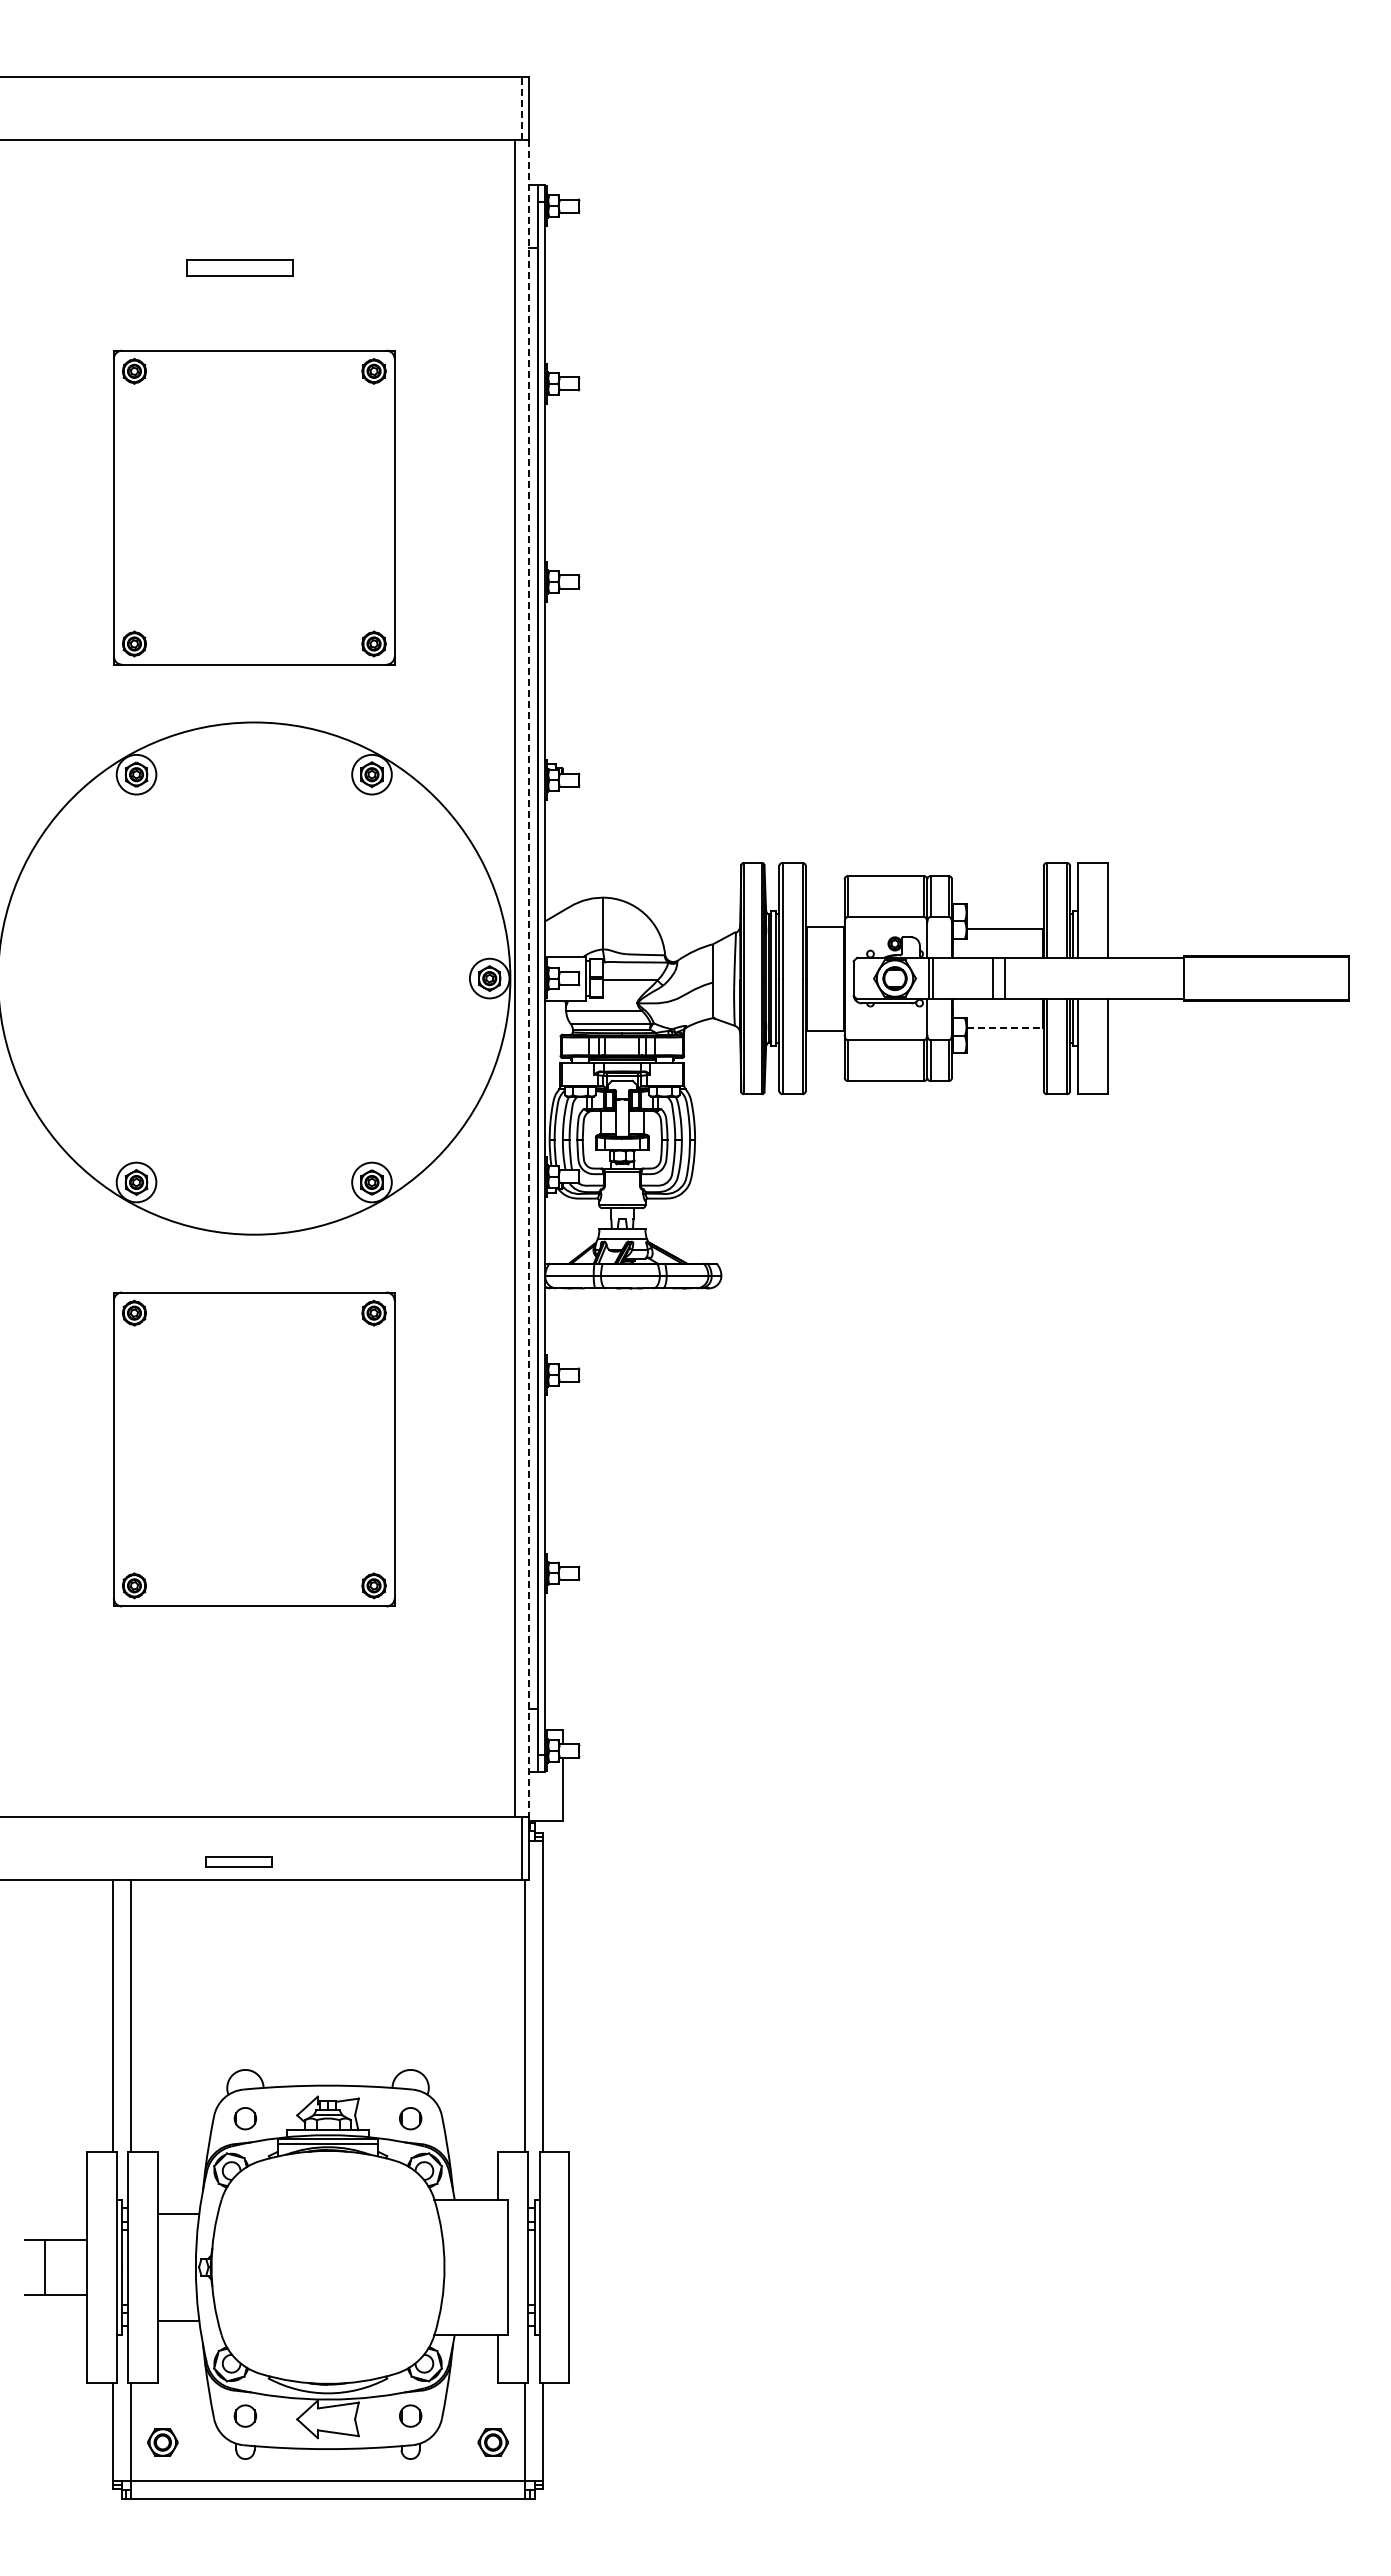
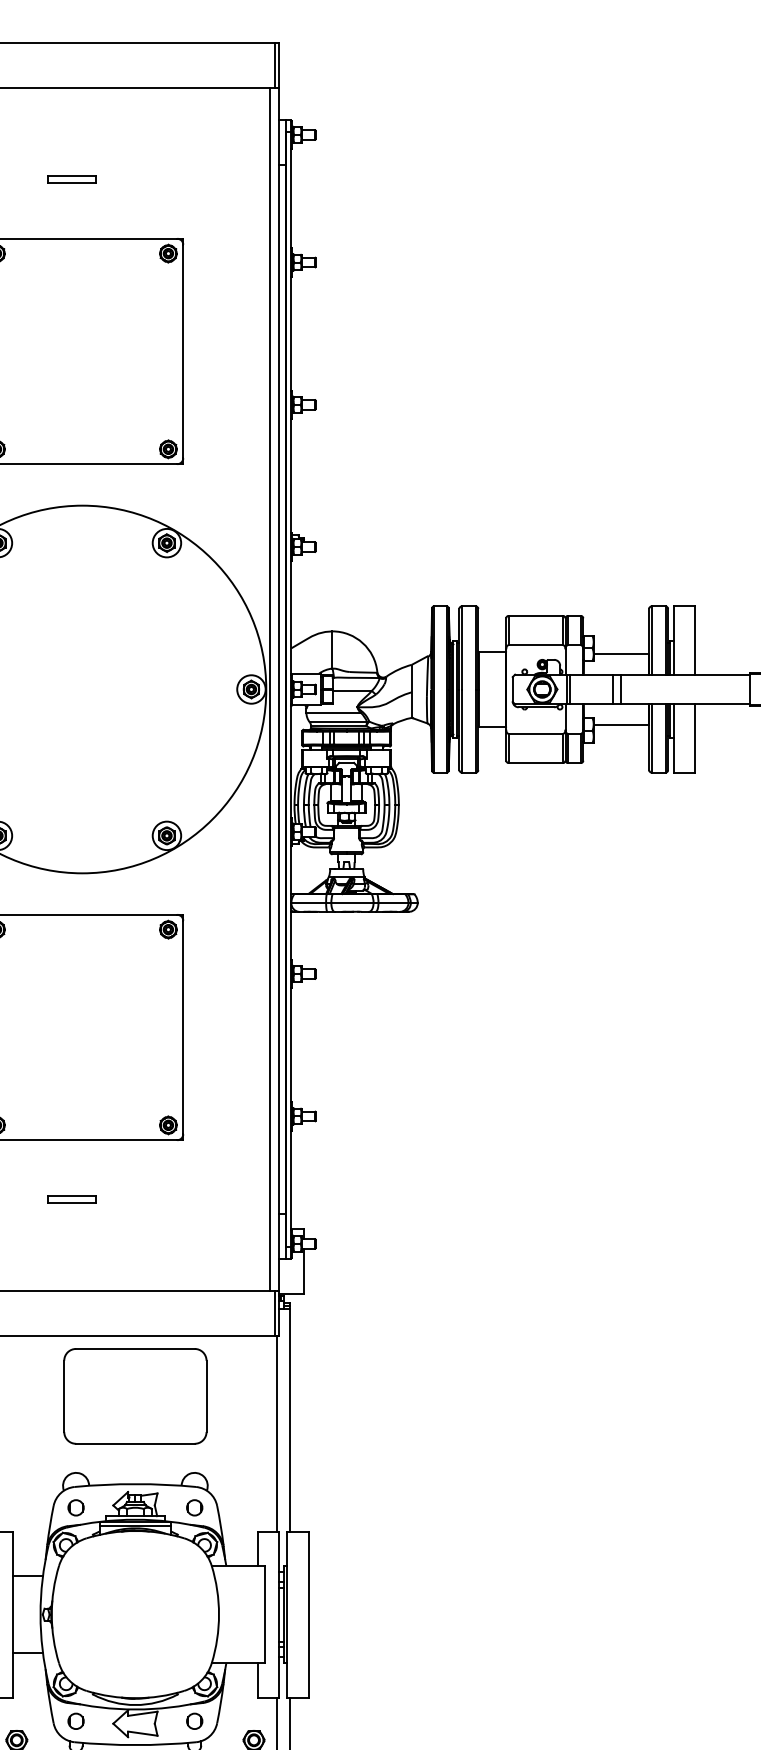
line: (521, 108) -> (274, 64), dashed -> solid
part: (238, 267) -> (71, 179), size x0.62
line: (528, 978) -> (279, 689), dashed -> solid
line: (1005, 1028) -> (621, 725), dashed -> solid
part: (238, 1861) -> (71, 1199), moved
part: (328, 1963) -> (135, 1396), added

